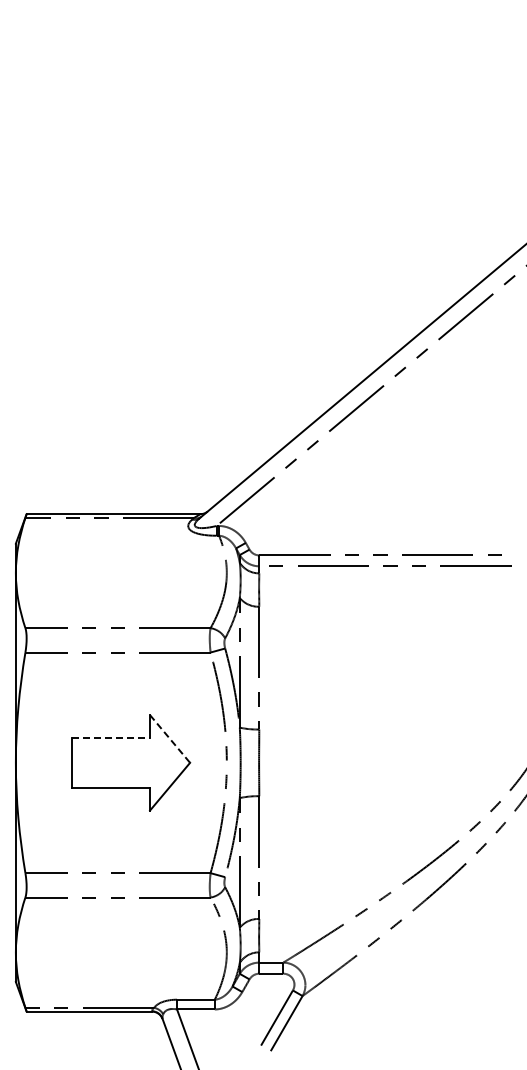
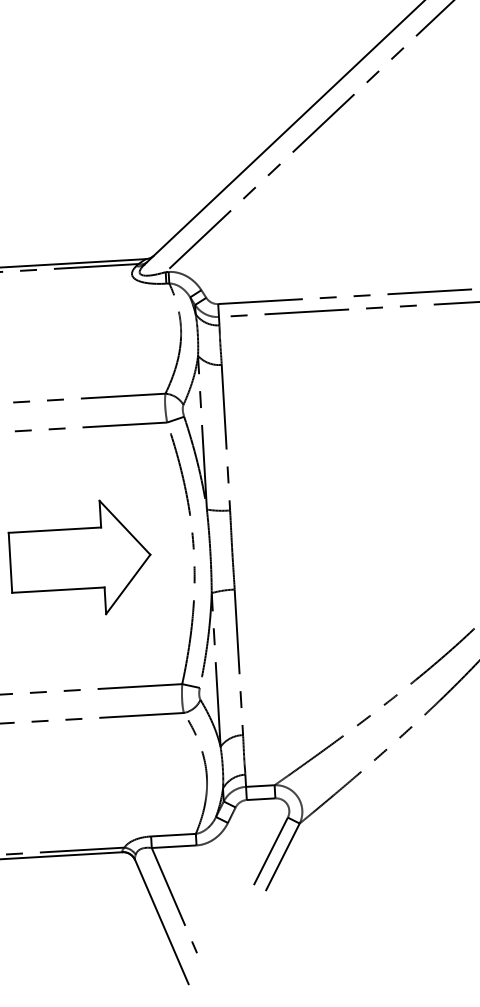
line: (111, 737) -> (55, 530), dashed -> solid
line: (170, 739) -> (125, 528), dashed -> solid

